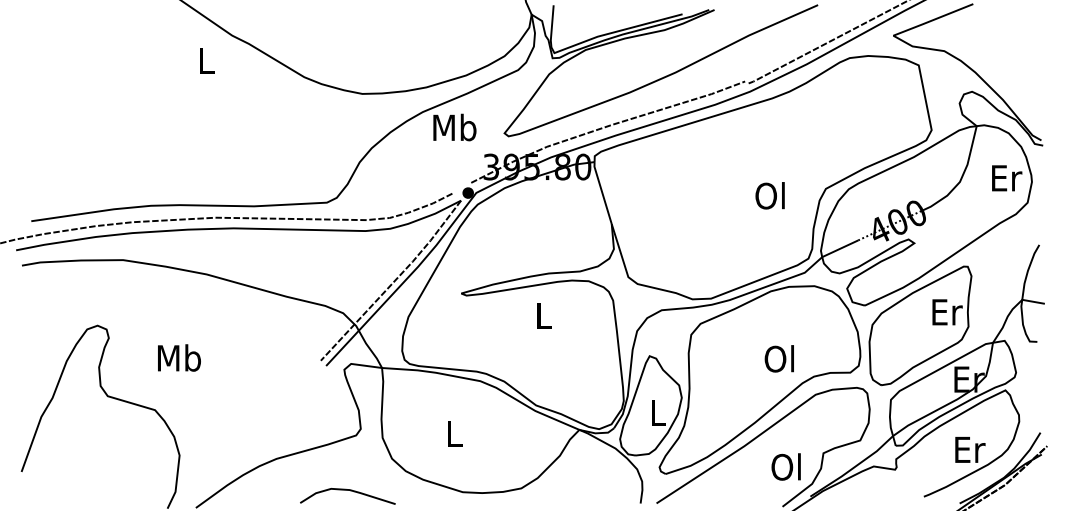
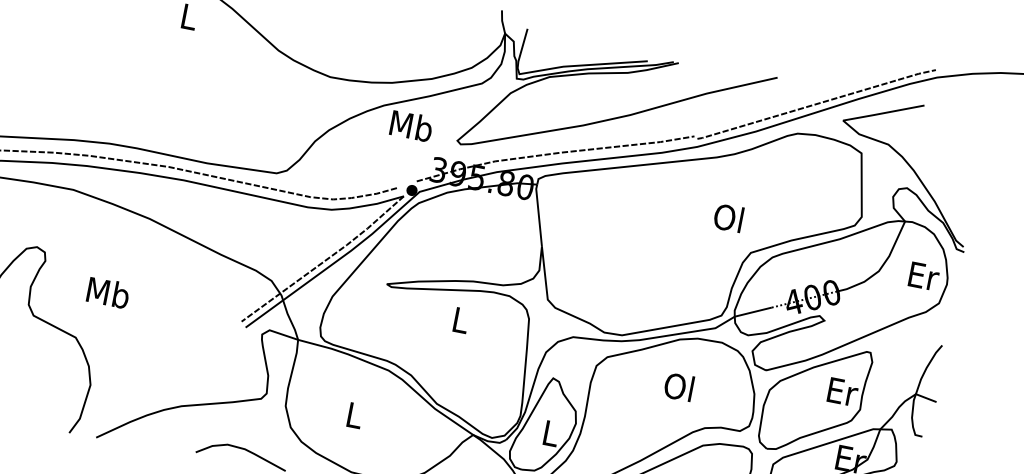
text: (769, 195) -> (727, 217), moved
text: (778, 358) -> (678, 386), moved

